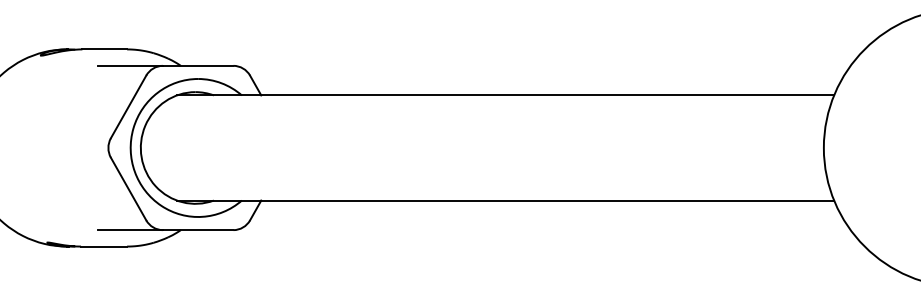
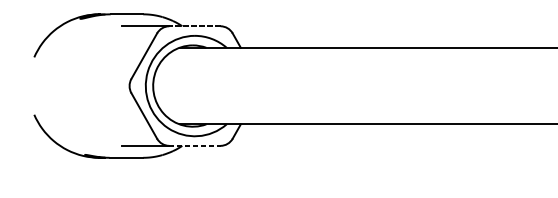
line: (197, 65) -> (194, 26), solid -> dashed
line: (198, 230) -> (195, 146), solid -> dashed

